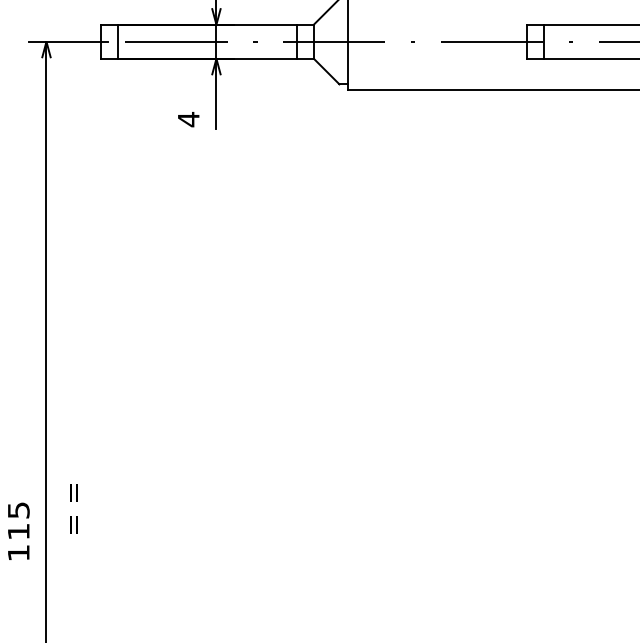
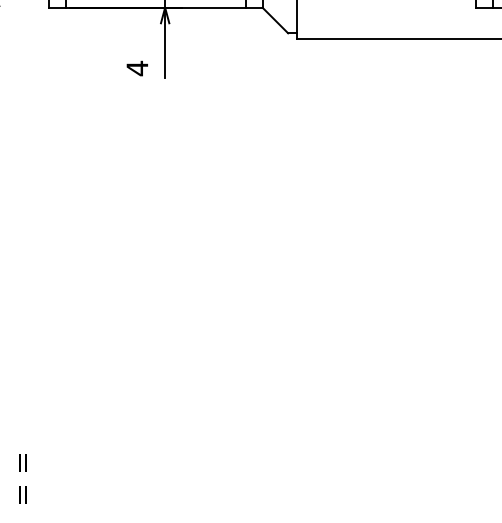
text: (73, 508) -> (22, 478), moved

